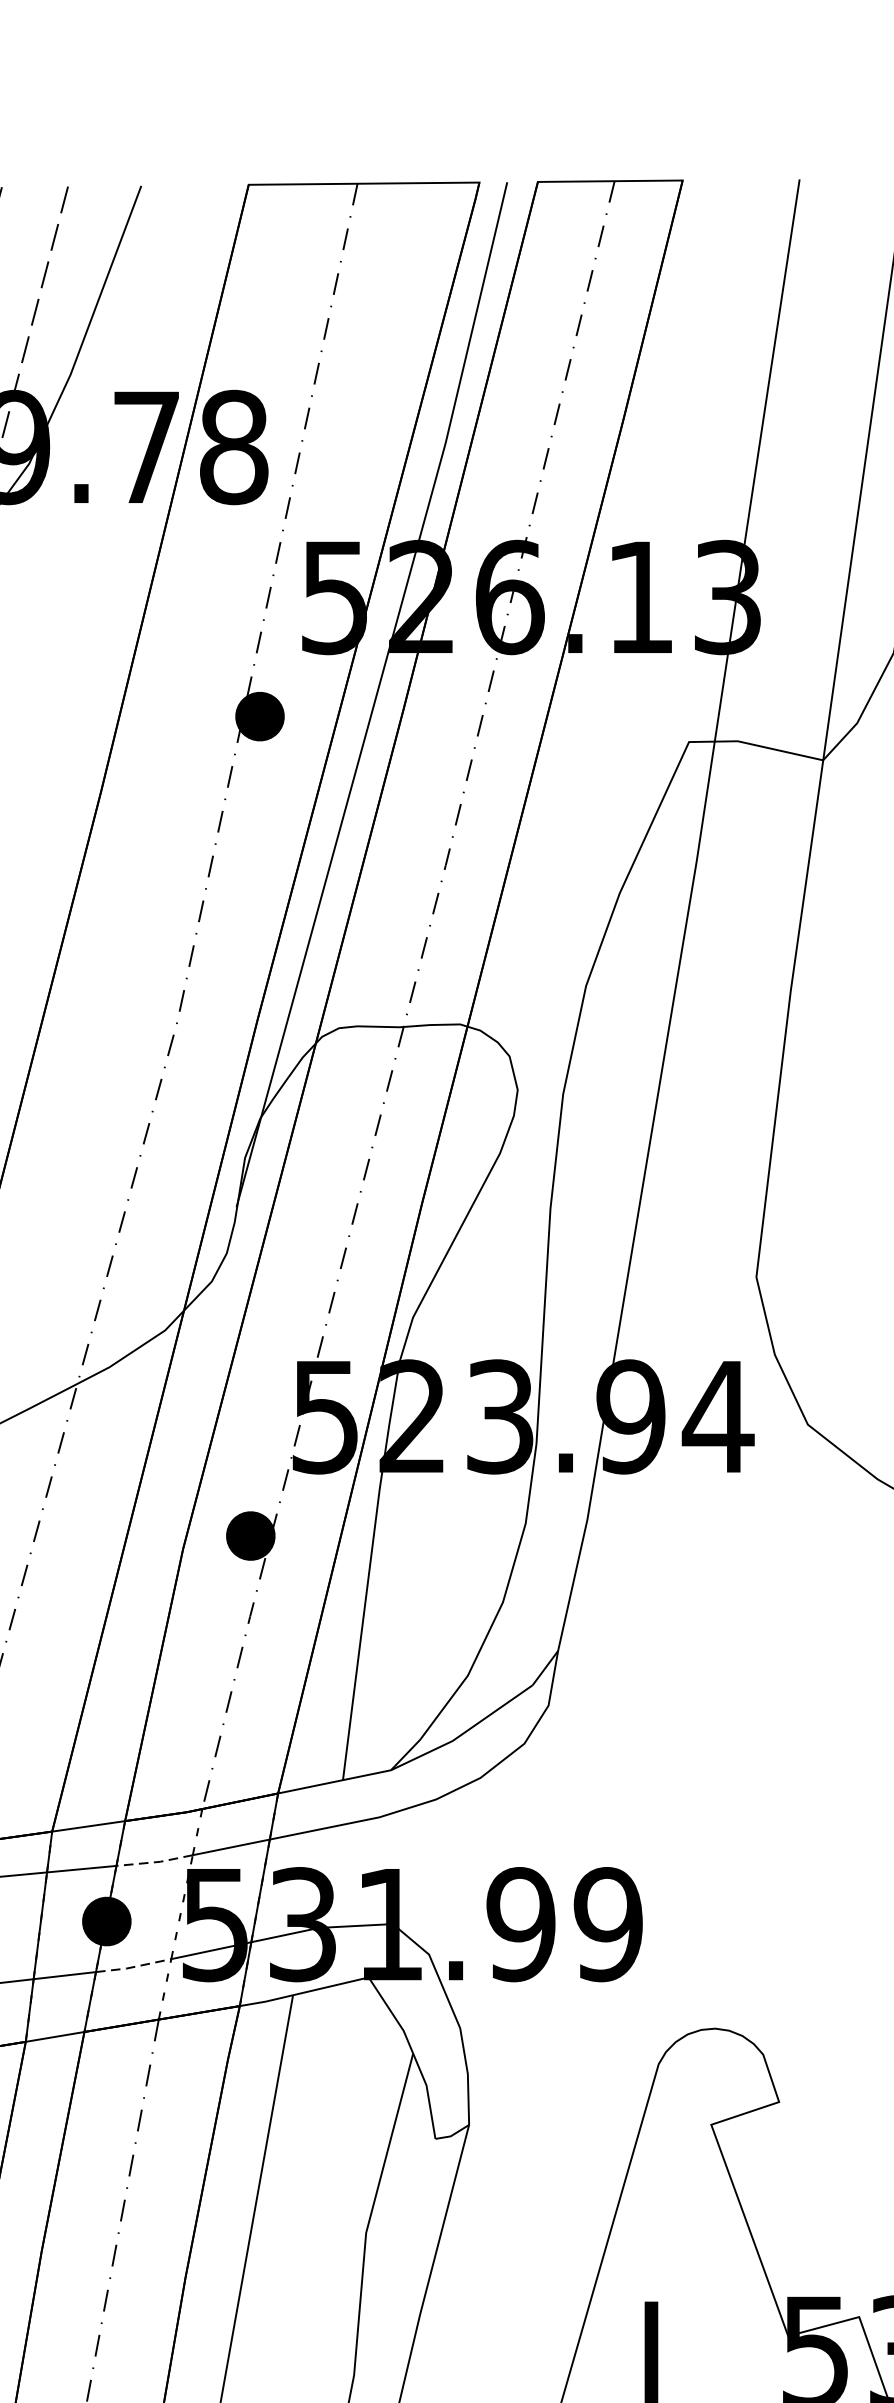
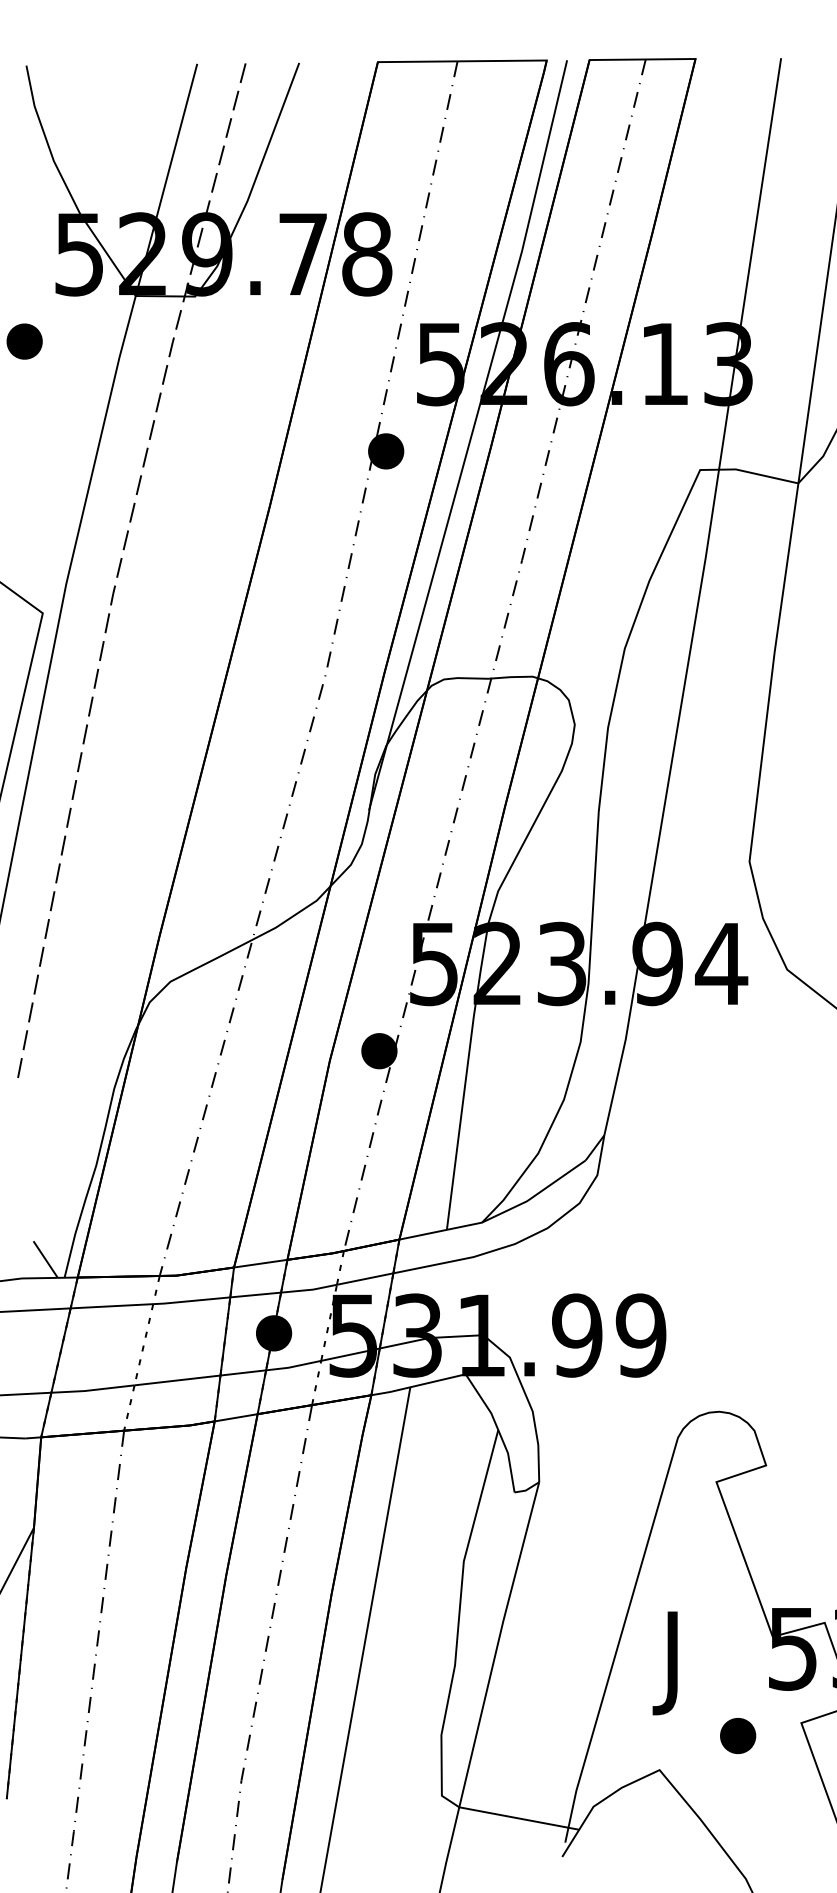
line: (155, 1861) -> (309, 1289), dashed -> solid
line: (133, 1966) -> (293, 1366), dashed -> solid

